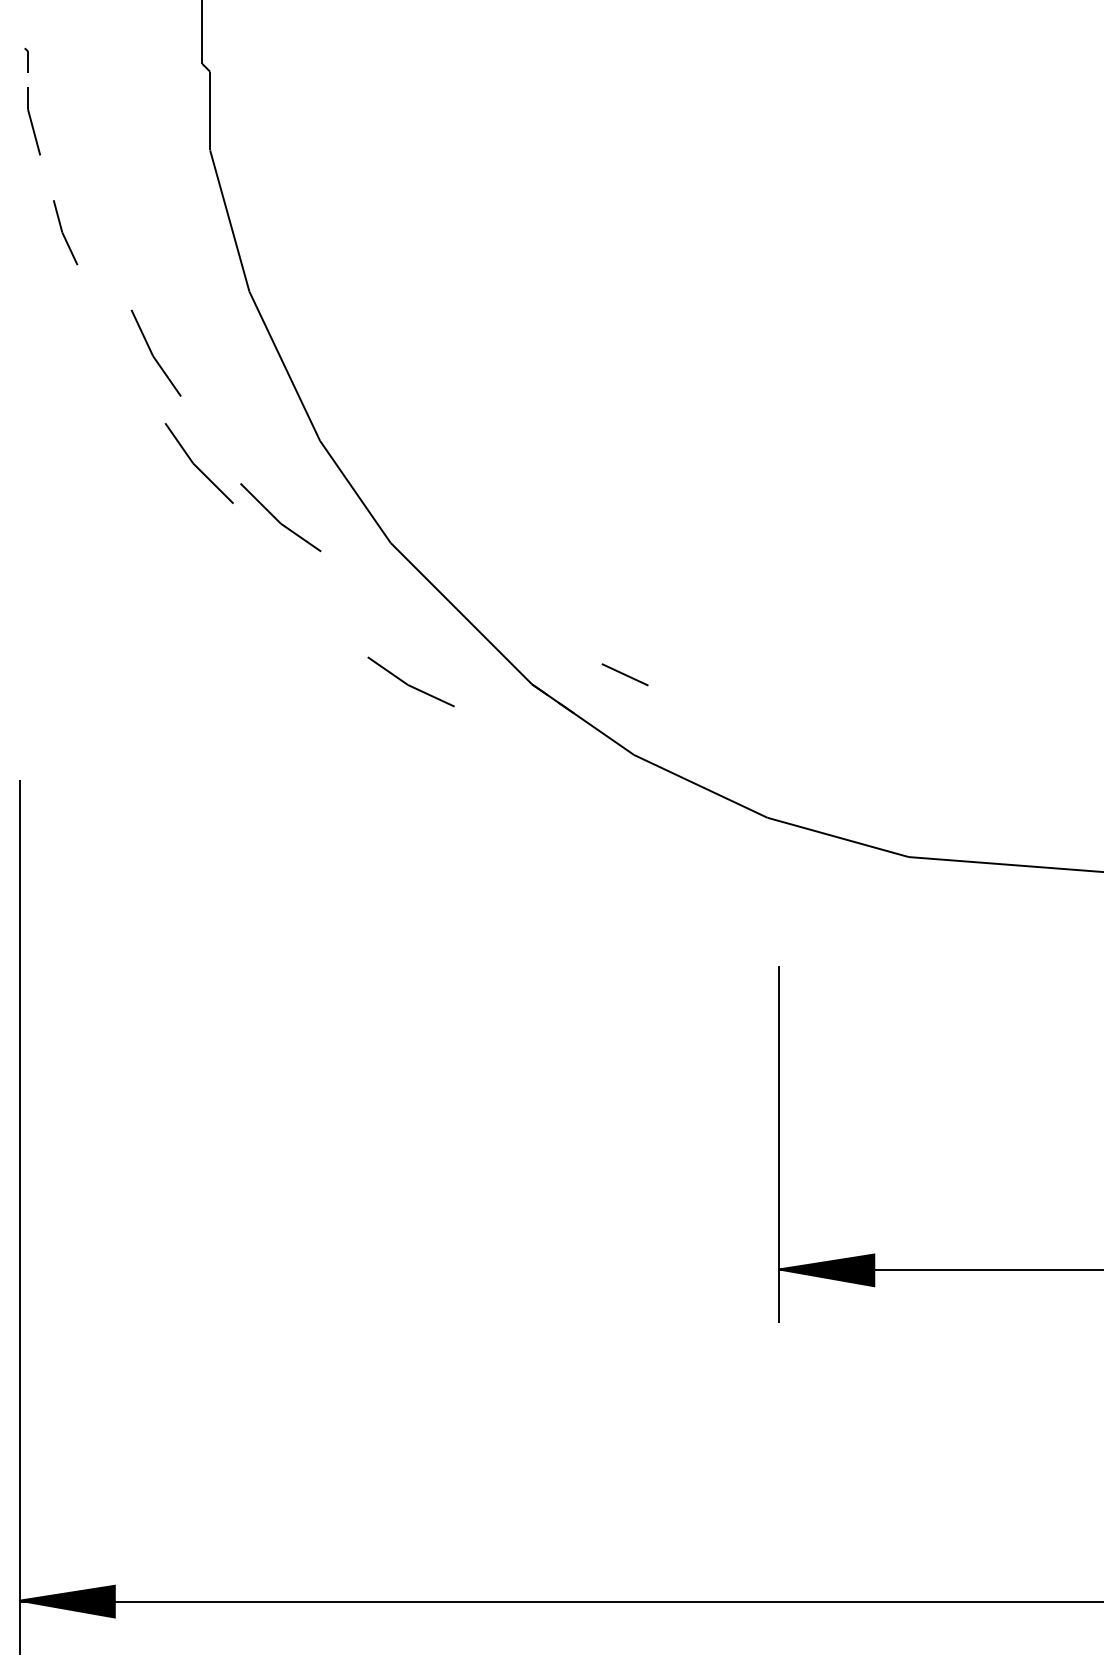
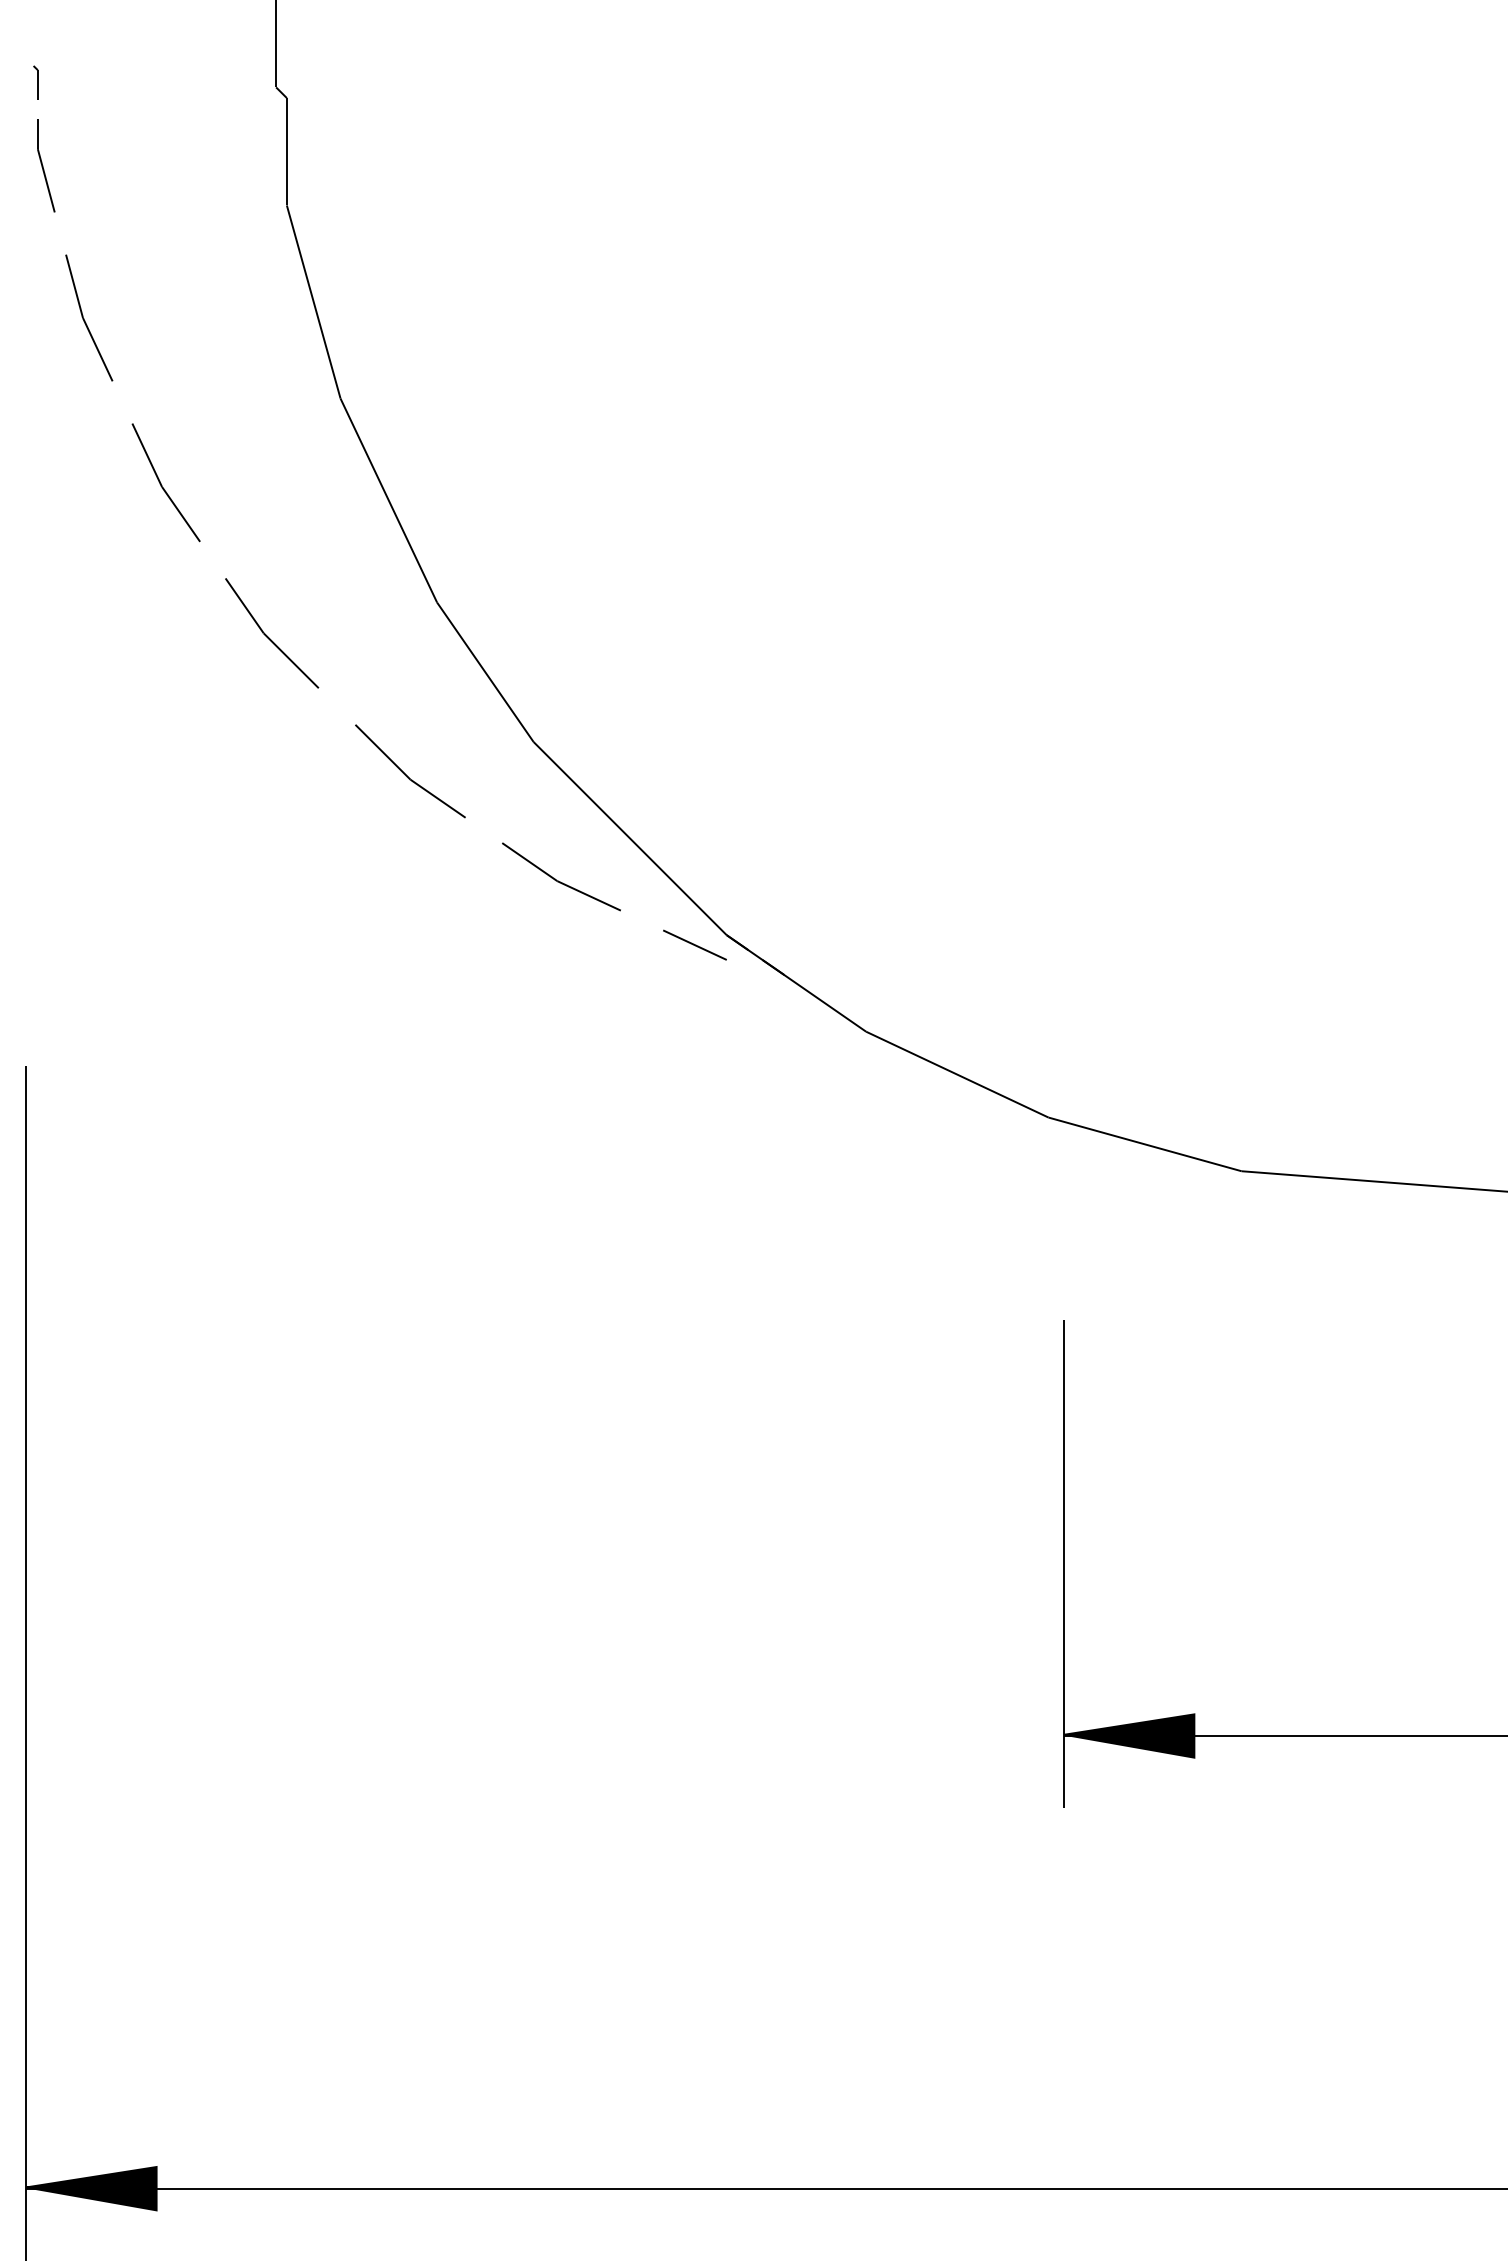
part: (65, 232) -> (89, 317), size x1.43
part: (155, 353) -> (165, 482), moved
part: (280, 517) -> (410, 771), moved
line: (624, 674) -> (694, 944), moved
part: (411, 681) -> (561, 876), moved

